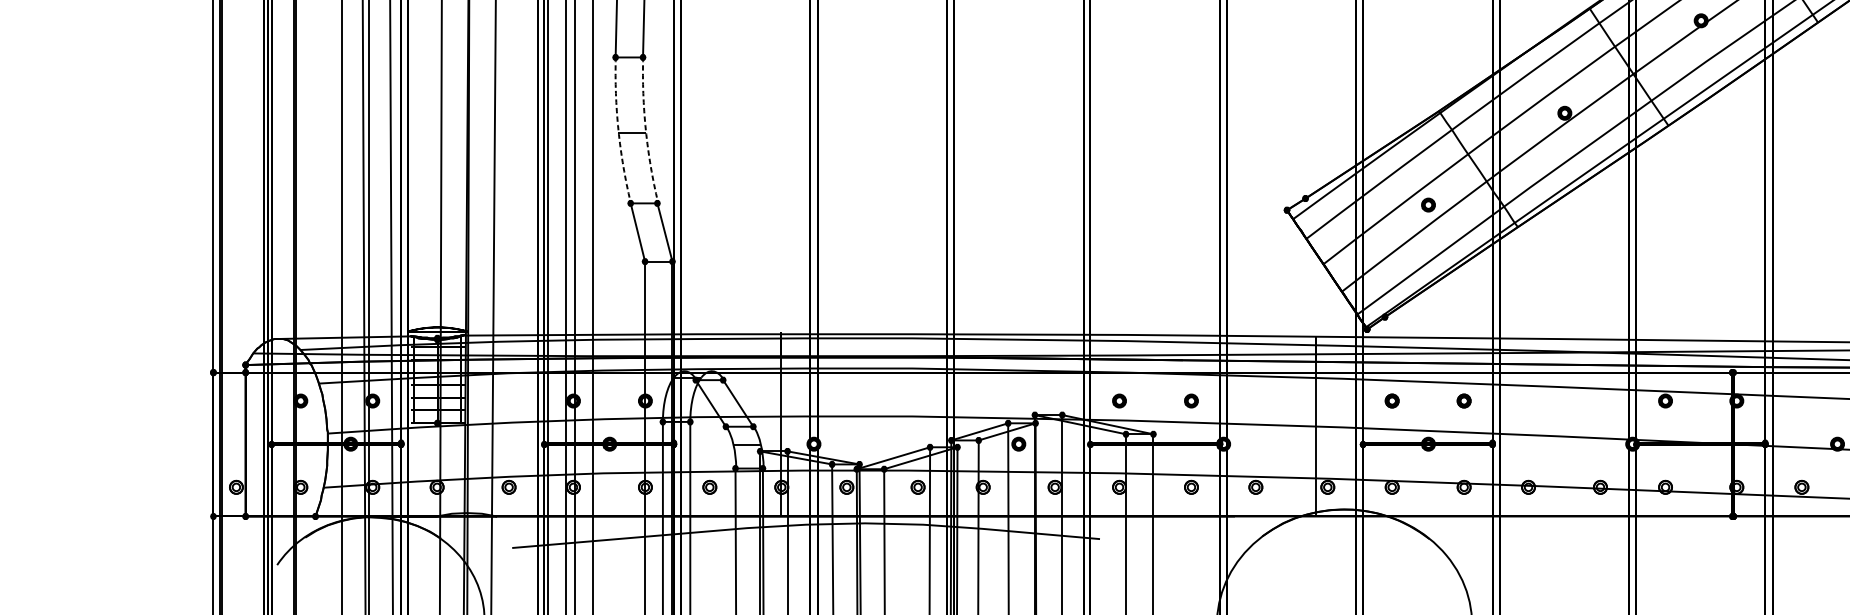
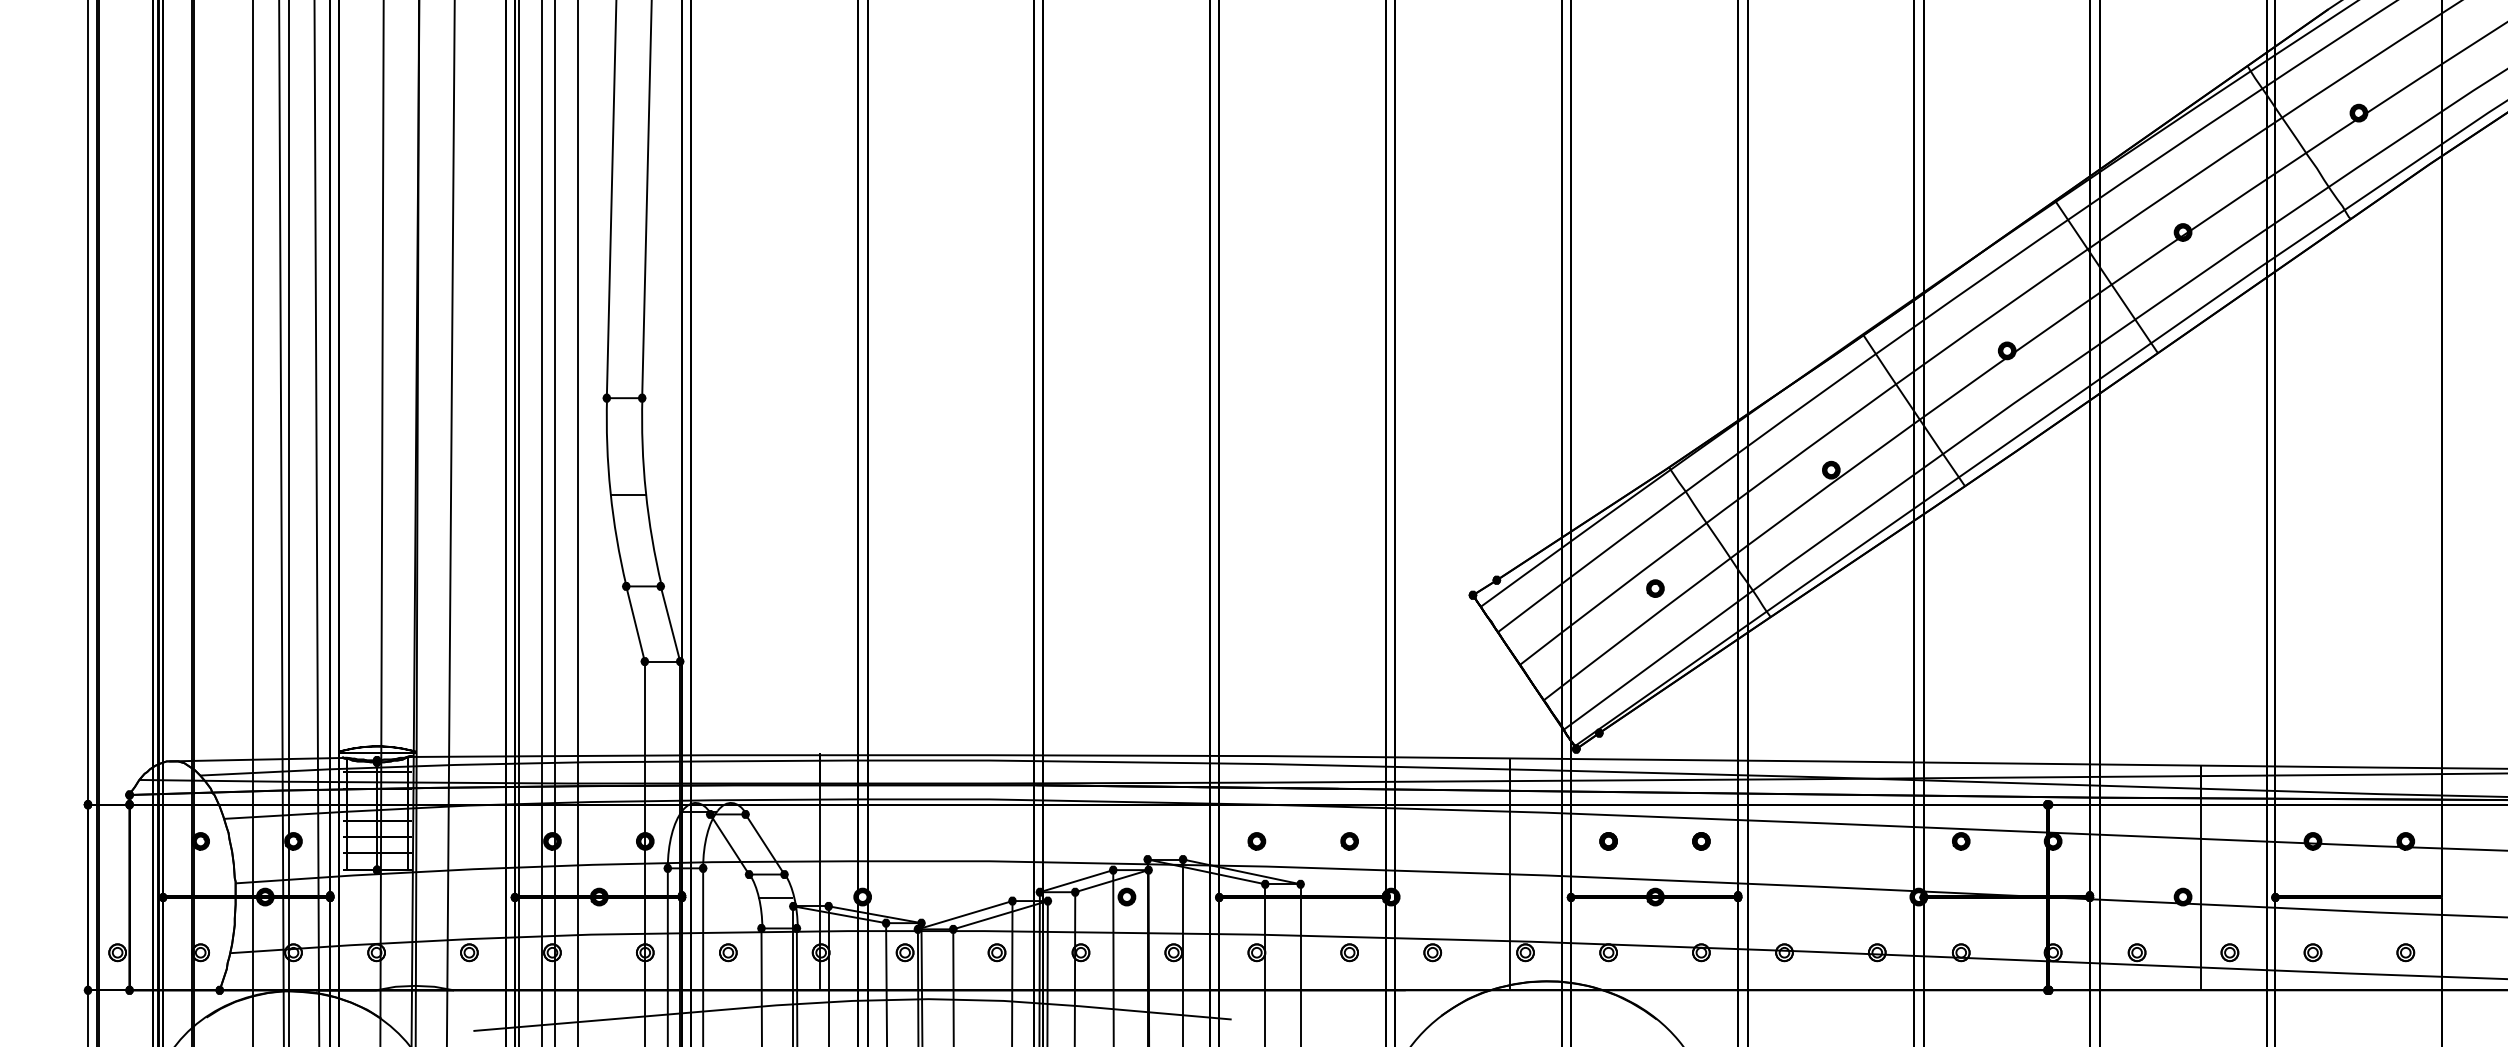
arc: (618, 130) -> (610, 492), dashed -> solid
arc: (645, 130) -> (645, 492), dashed -> solid

